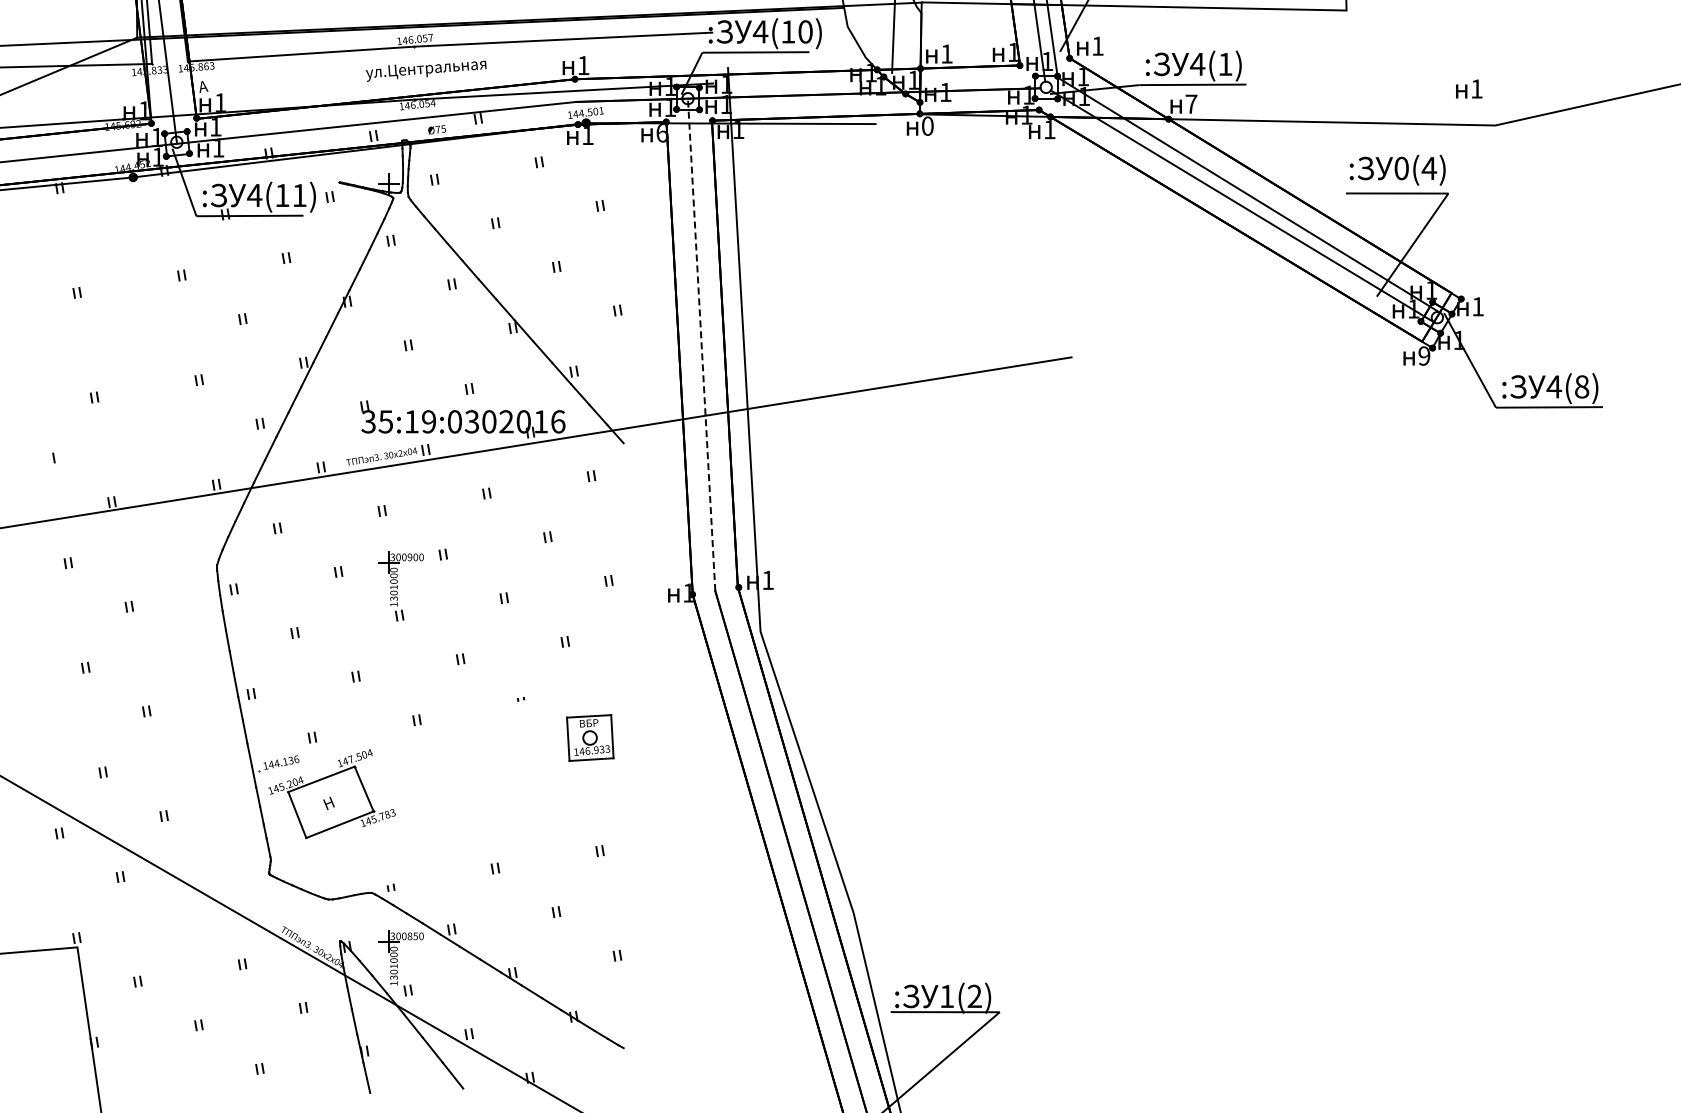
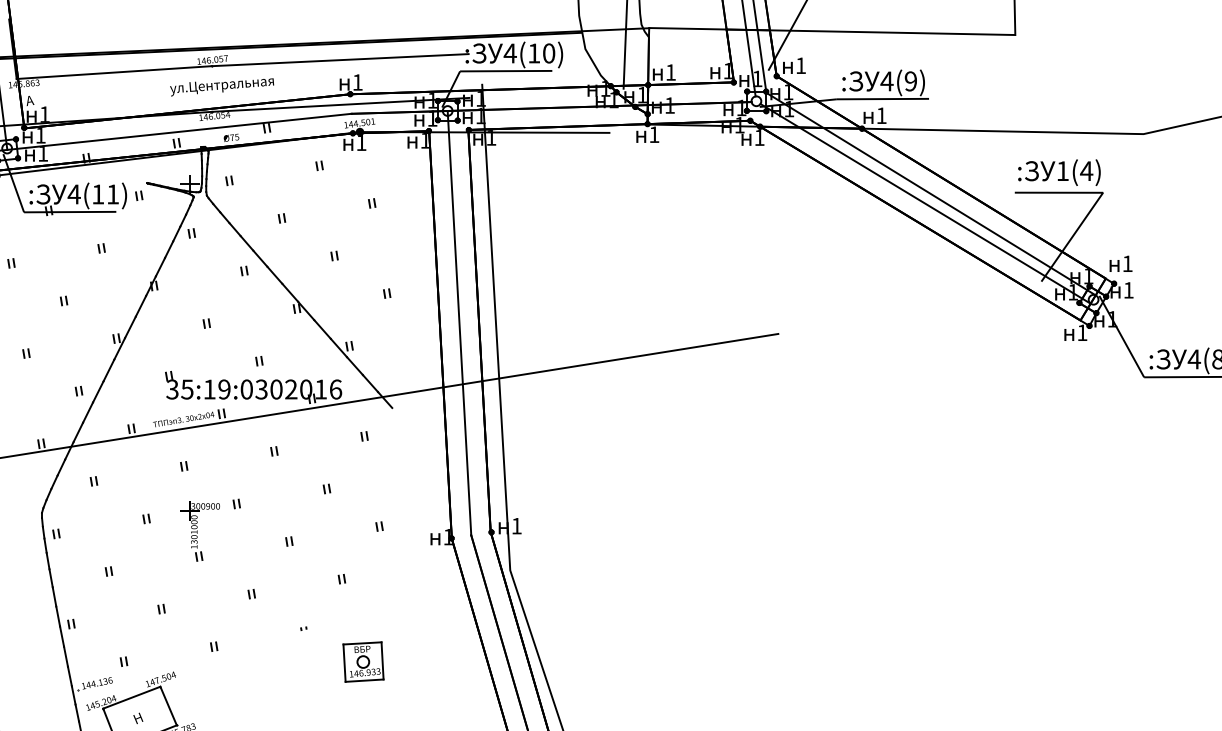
text: (1225, 64) -> (910, 81), 4(1) -> 4(9)
text: (1469, 88) -> (1121, 263), moved
text: (1191, 103) -> (881, 115), 7 -> 1
text: (927, 125) -> (654, 134), 0 -> 1
text: (662, 133) -> (425, 141), 6 -> 1
text: (1401, 168) -> (1062, 171), 0(4) -> 1(4)
line: (701, 344) -> (459, 322), dashed -> solid
text: (1424, 355) -> (1082, 332), 9 -> 1

